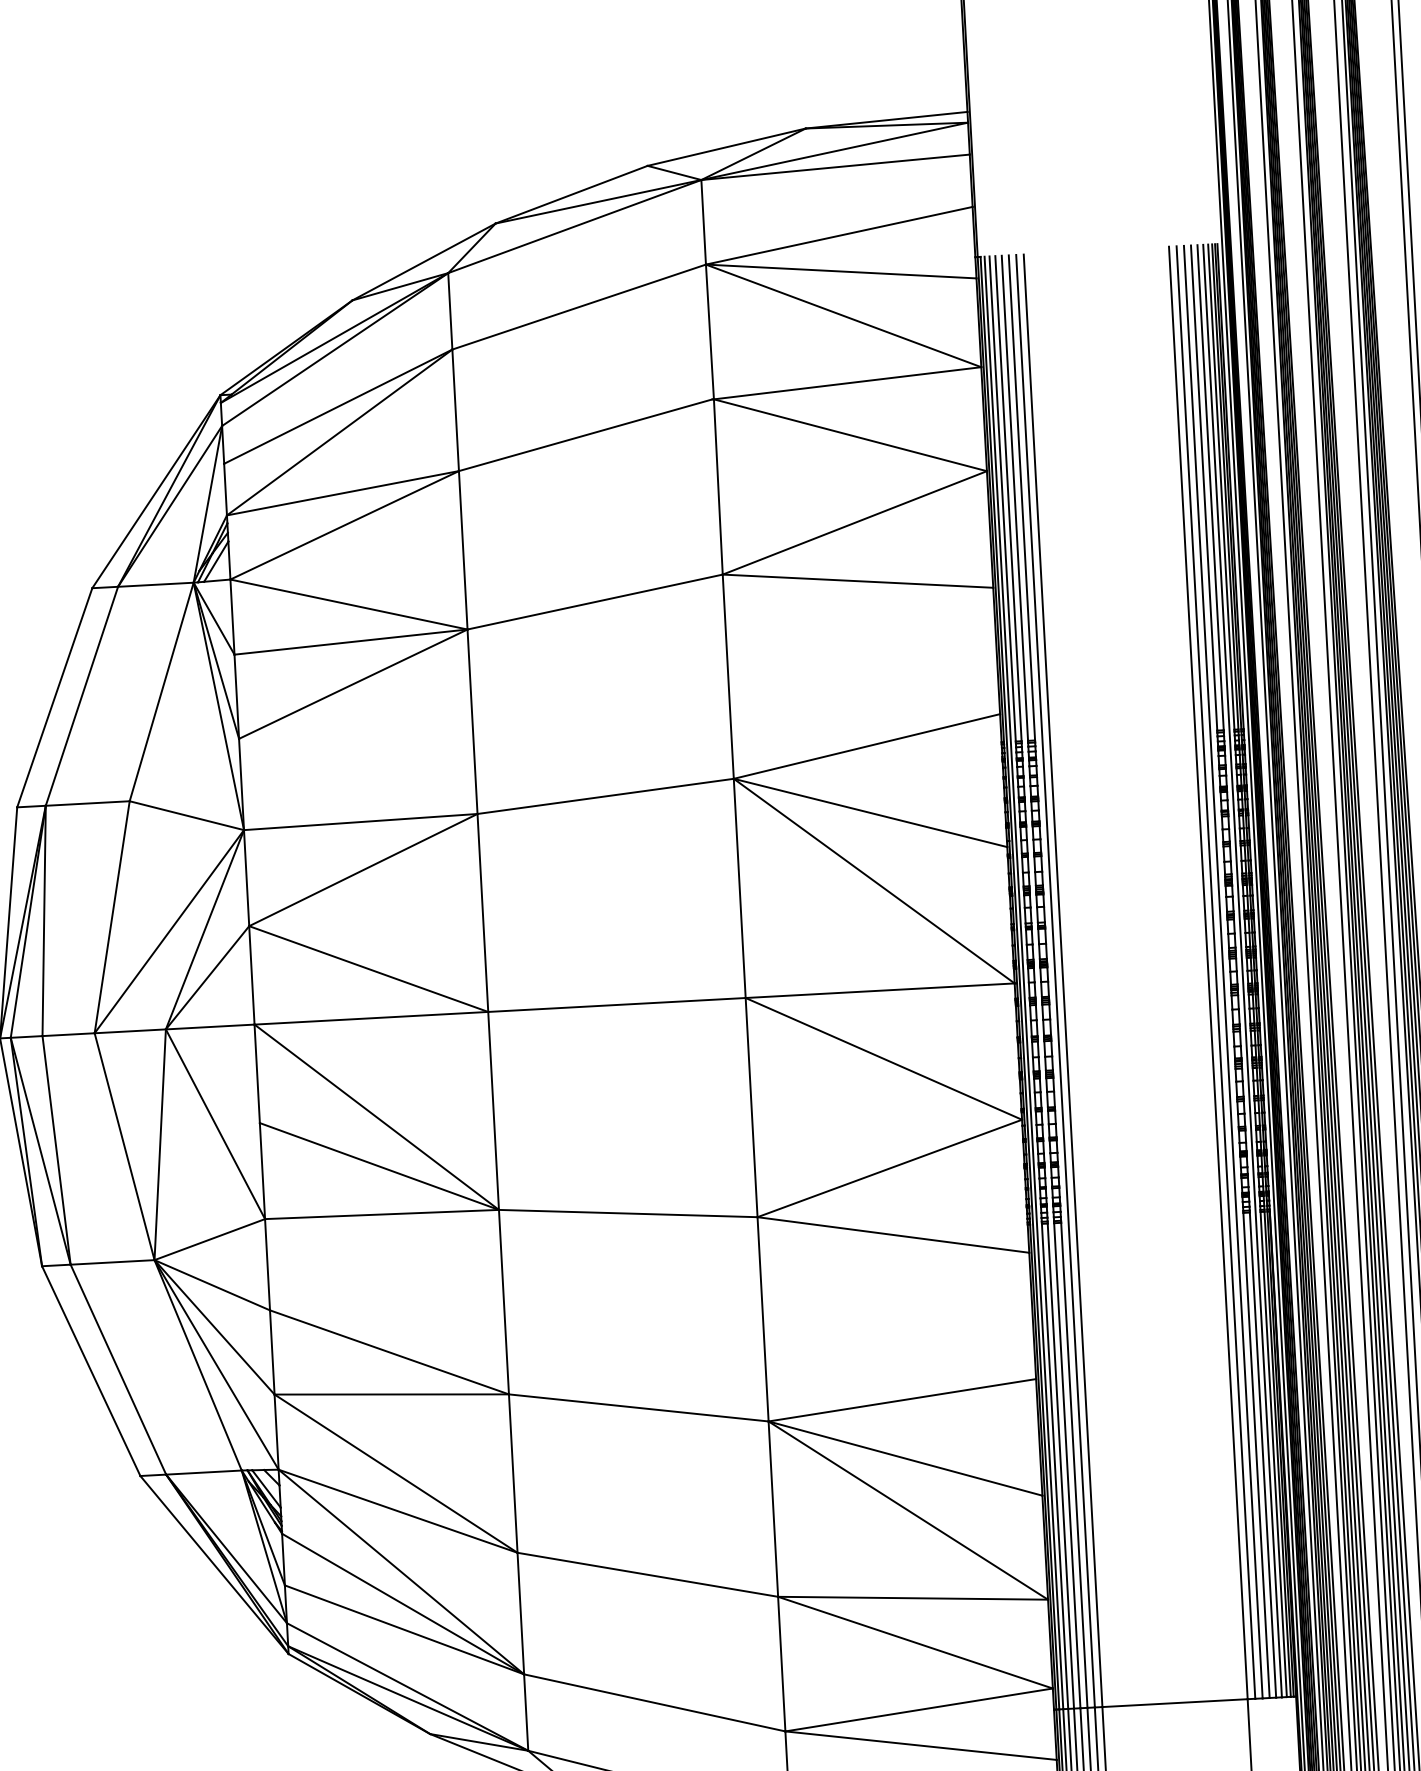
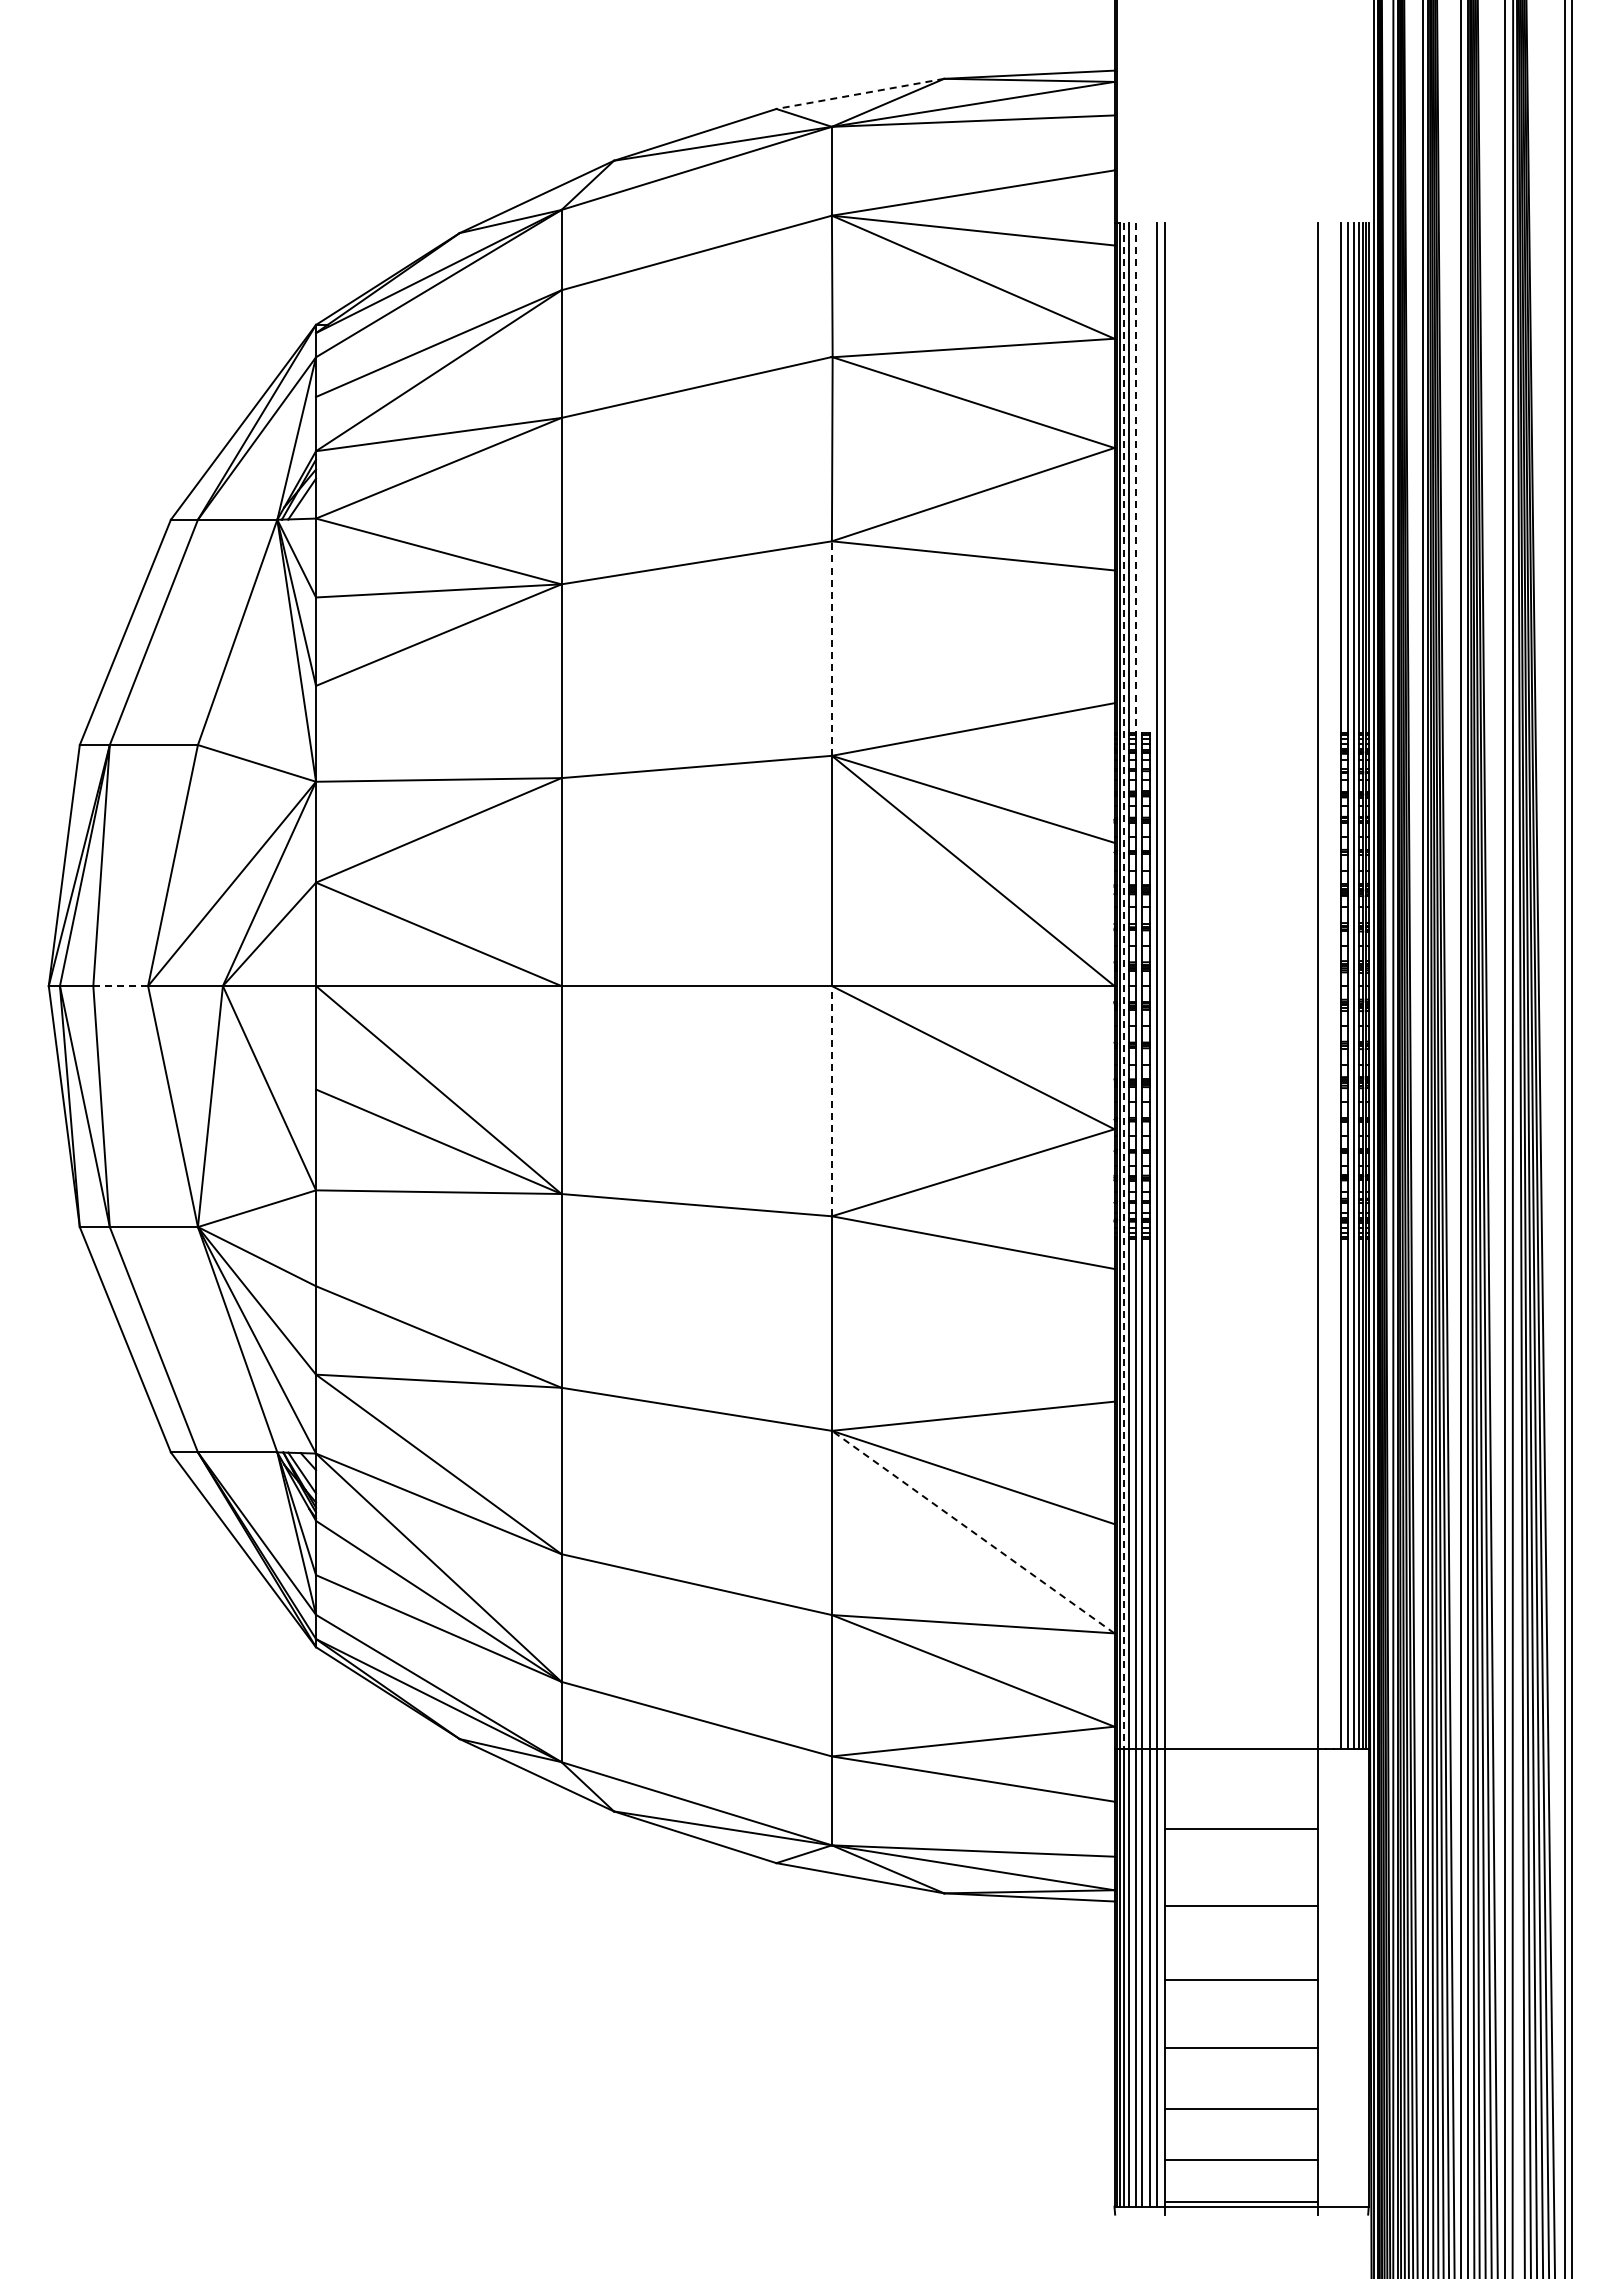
line: (725, 147) -> (859, 94), solid -> dashed
line: (1015, 497) -> (1142, 477), removed
line: (1021, 497) -> (1149, 477), removed
line: (1008, 498) -> (1135, 477), solid -> dashed
line: (727, 676) -> (831, 648), solid -> dashed
line: (1223, 971) -> (1333, 985), removed
line: (1215, 972) -> (1325, 985), removed
line: (1024, 983) -> (1124, 986), solid -> dashed
line: (68, 1035) -> (120, 986), solid -> dashed
line: (751, 1106) -> (831, 1100), solid -> dashed
line: (908, 1510) -> (973, 1532), solid -> dashed

